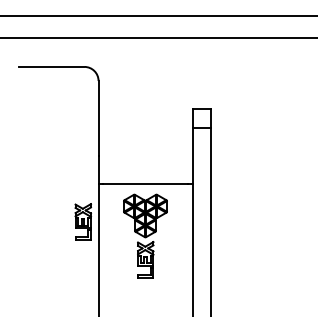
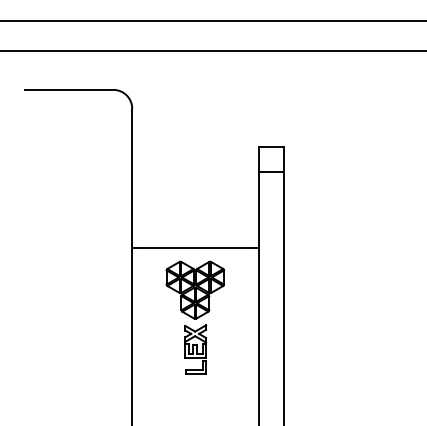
part: (83, 222) -> (111, 298), removed

